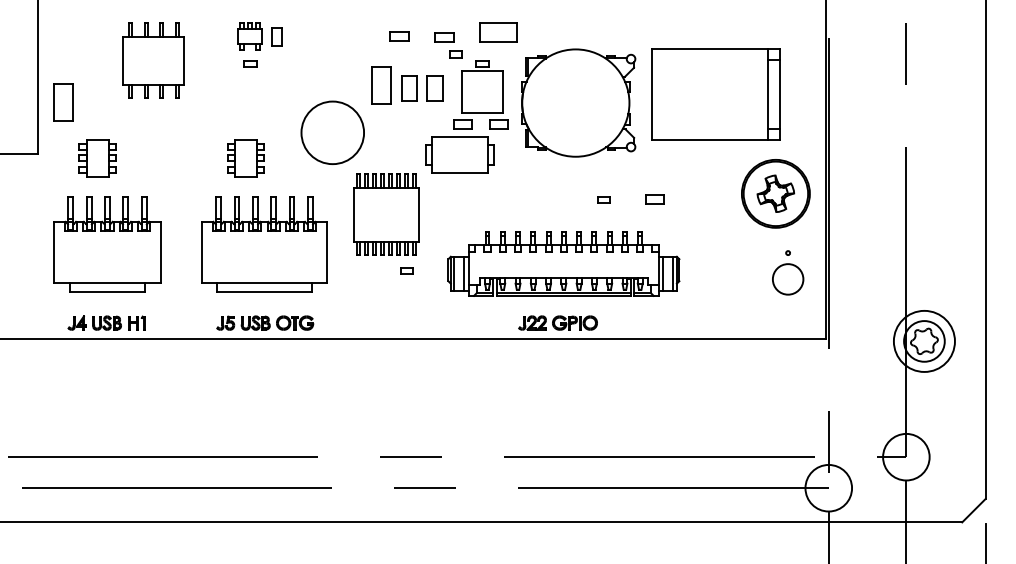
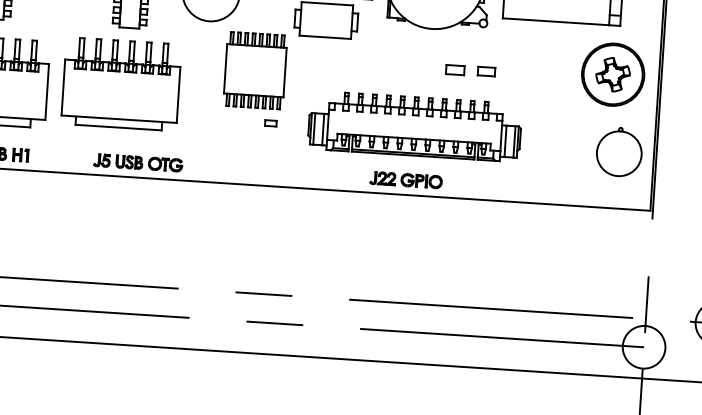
part: (603, 199) -> (455, 69), size x1.6
part: (654, 199) -> (486, 71), moved
part: (264, 244) -> (121, 83), moved
circle: (787, 279) -> (618, 153), size x1.6

